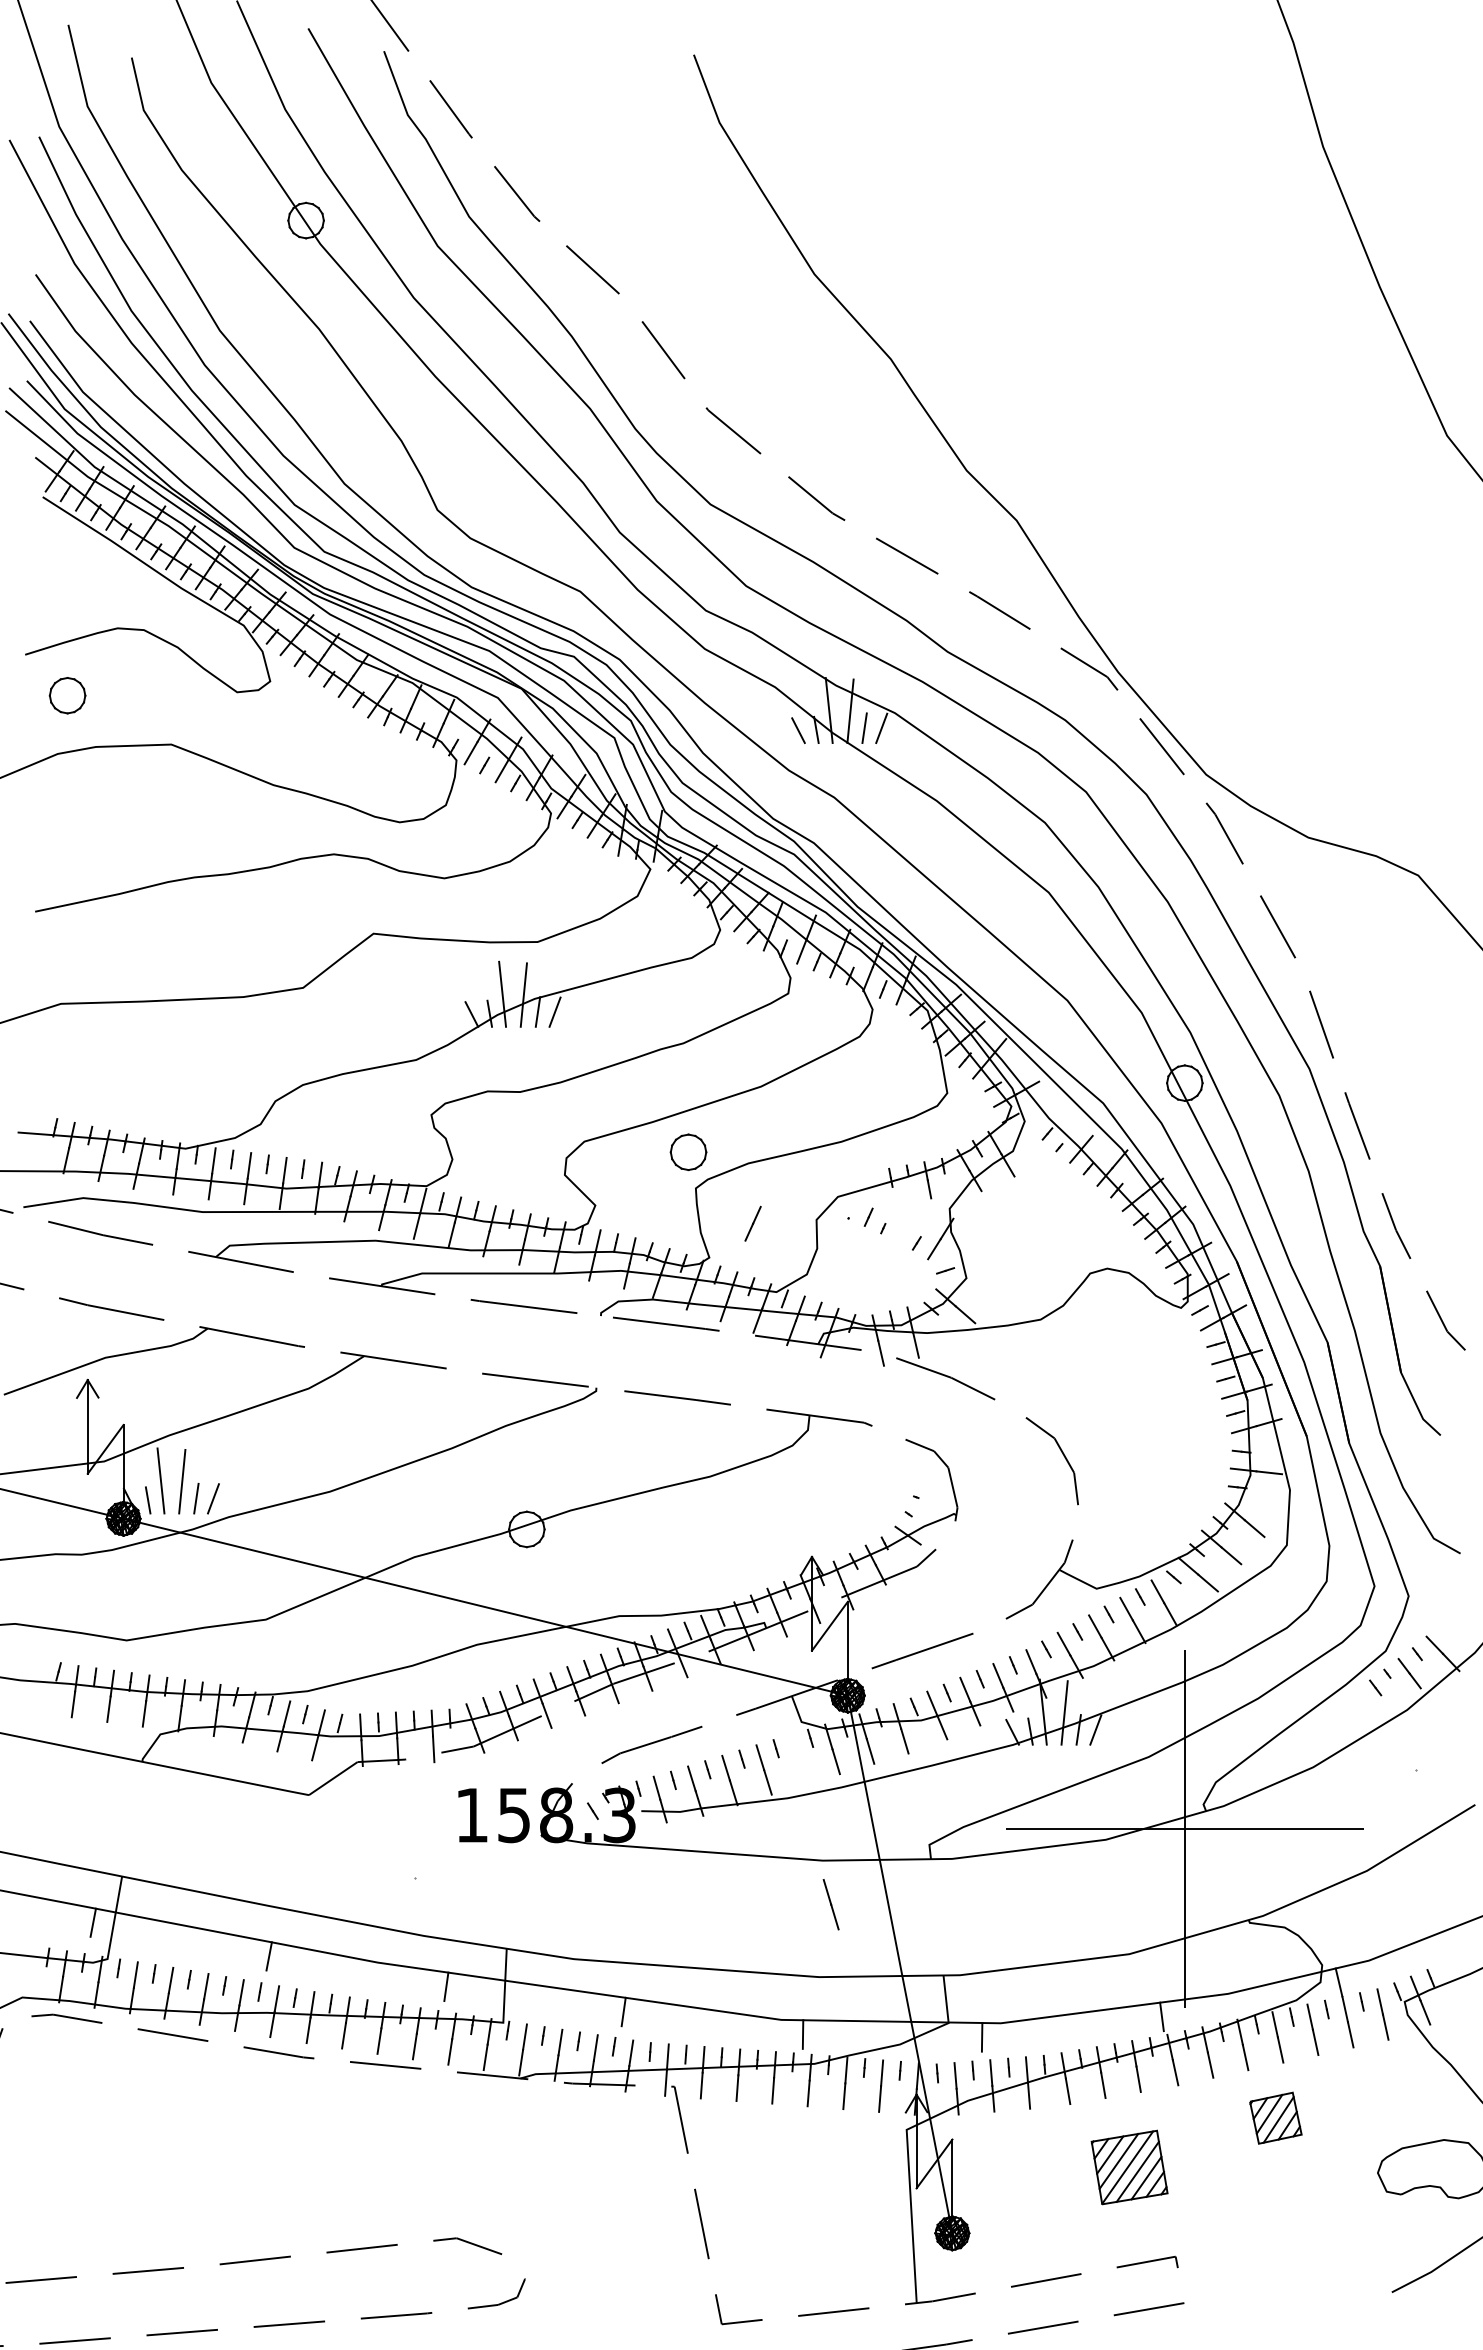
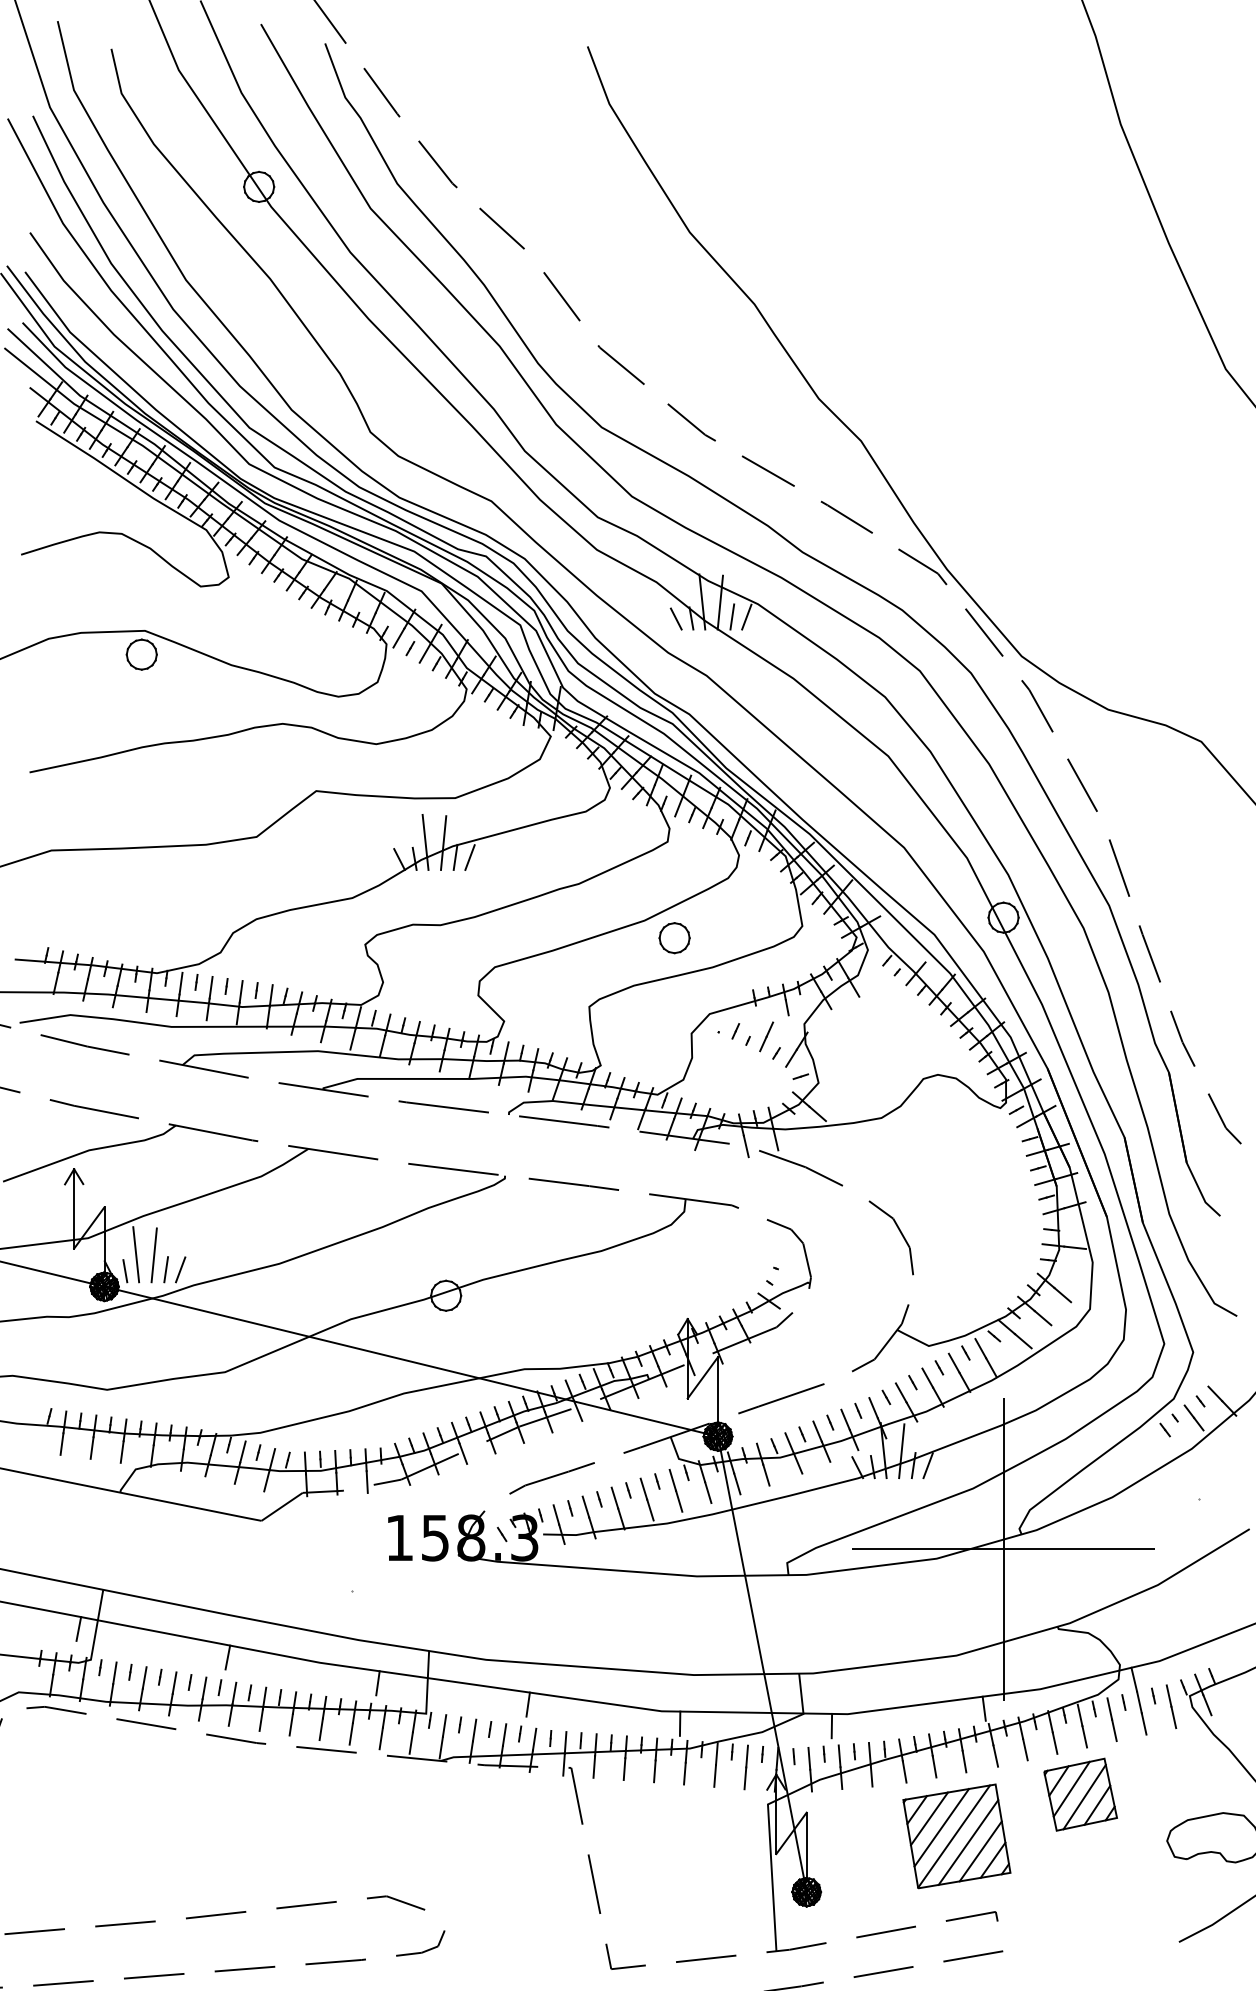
part: (67, 695) -> (141, 654), moved
part: (688, 1151) -> (674, 937), moved
line: (752, 1223) -> (766, 1036), moved
line: (830, 1904) -> (675, 1490), moved
part: (1275, 2117) -> (1080, 1793), size x1.67
part: (1129, 2167) -> (956, 1836), size x1.67

